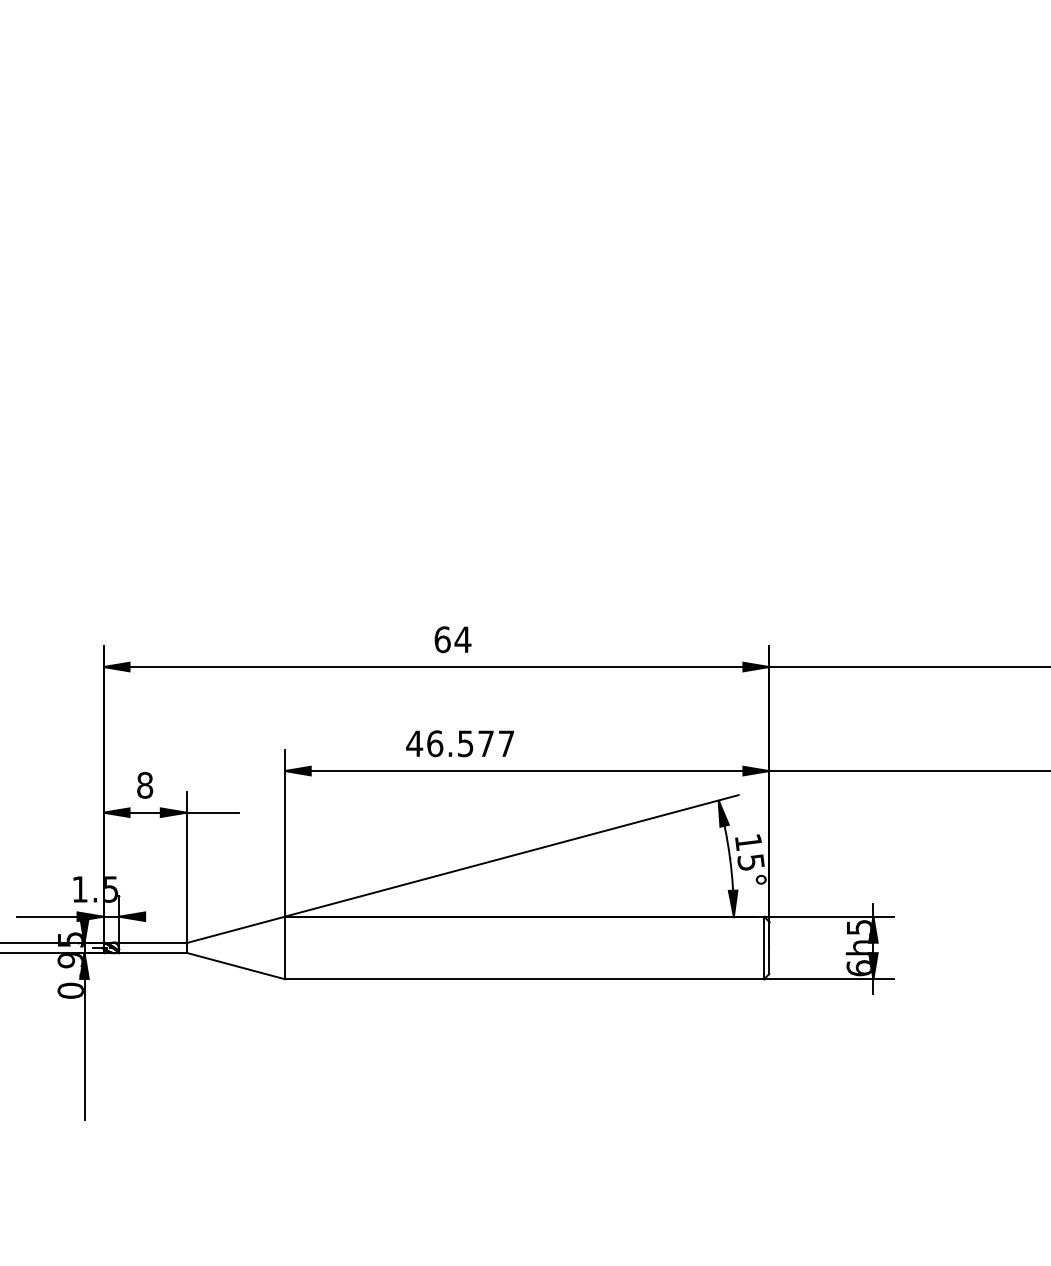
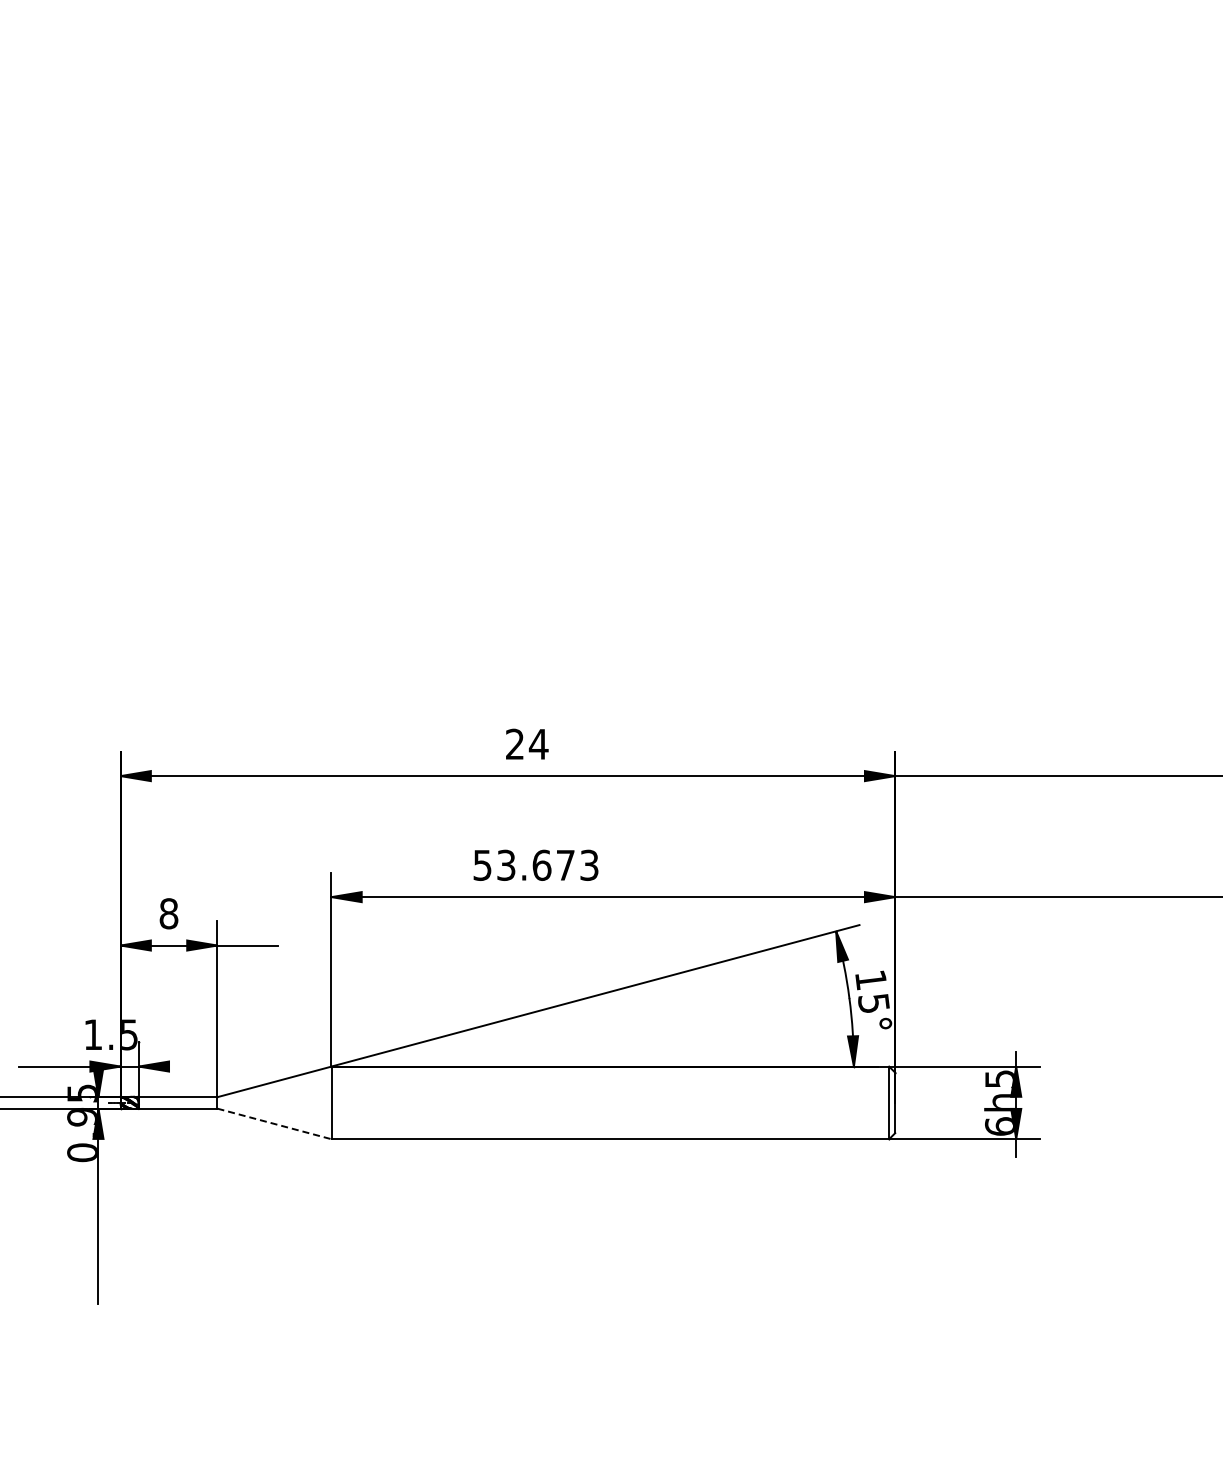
text: (442, 639) -> (515, 743), 64 -> 24
text: (460, 743) -> (535, 864), 46.577 -> 53.673
line: (235, 966) -> (274, 1124), solid -> dashed

